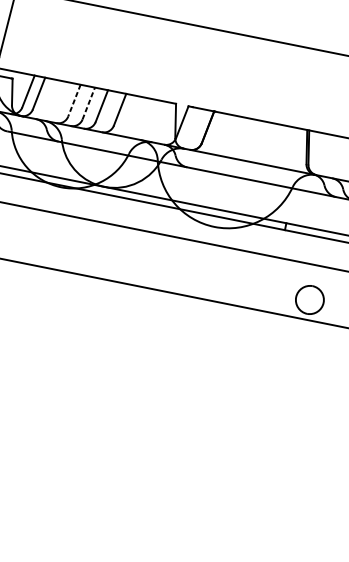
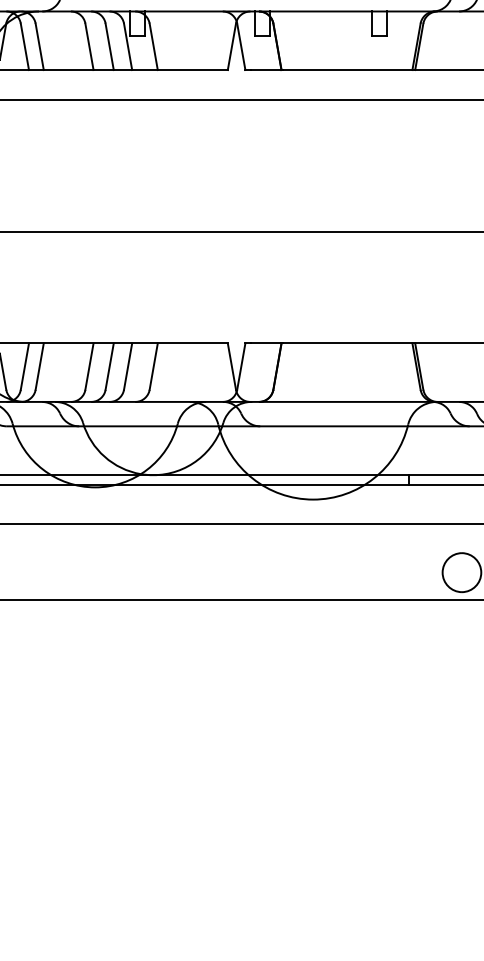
line: (74, 100) -> (89, 366), dashed -> solid
line: (88, 103) -> (109, 366), dashed -> solid

